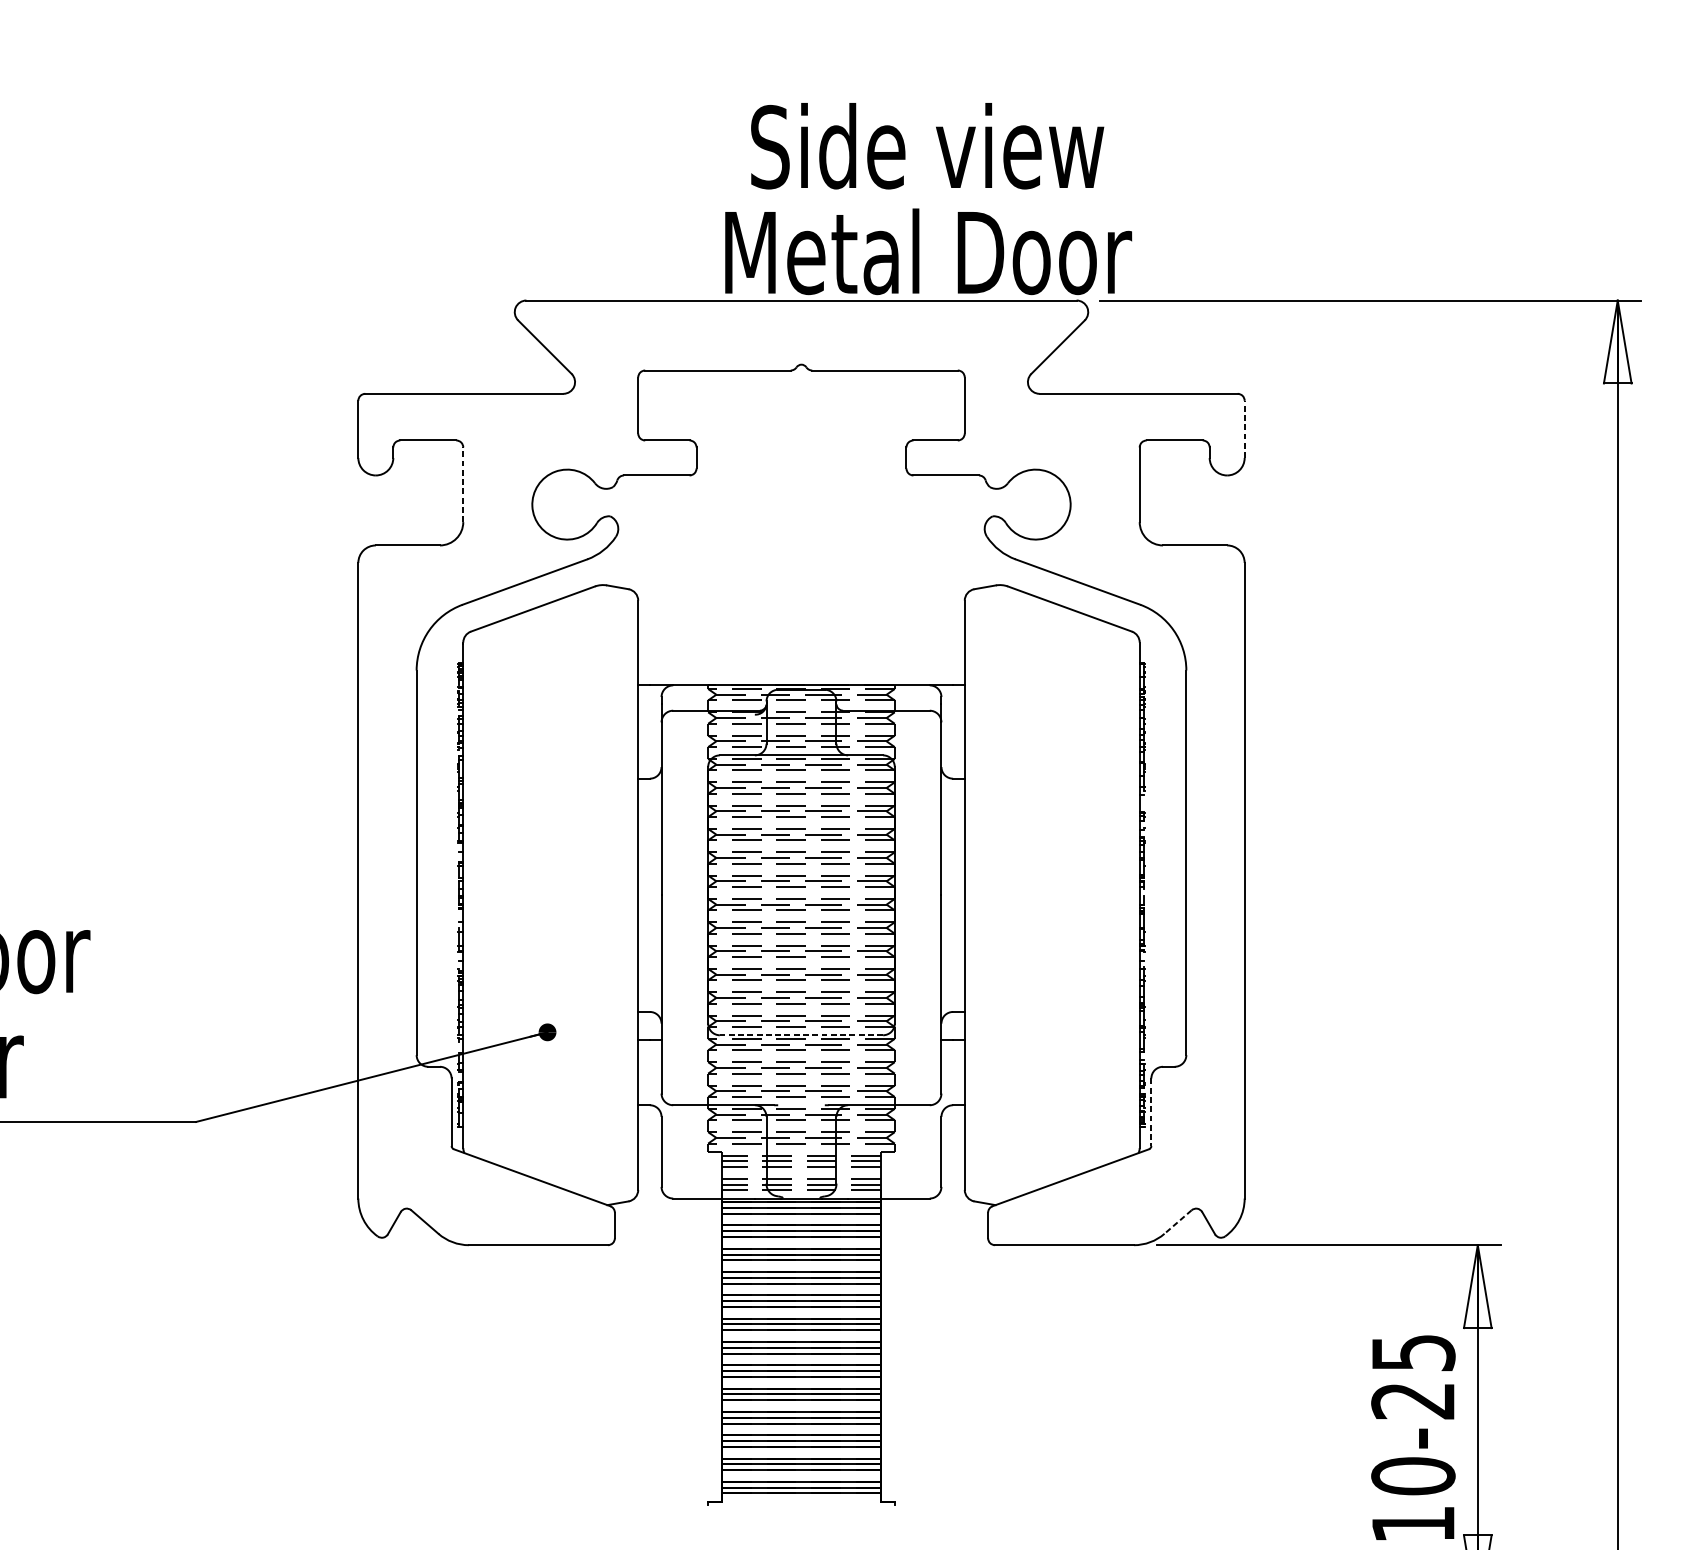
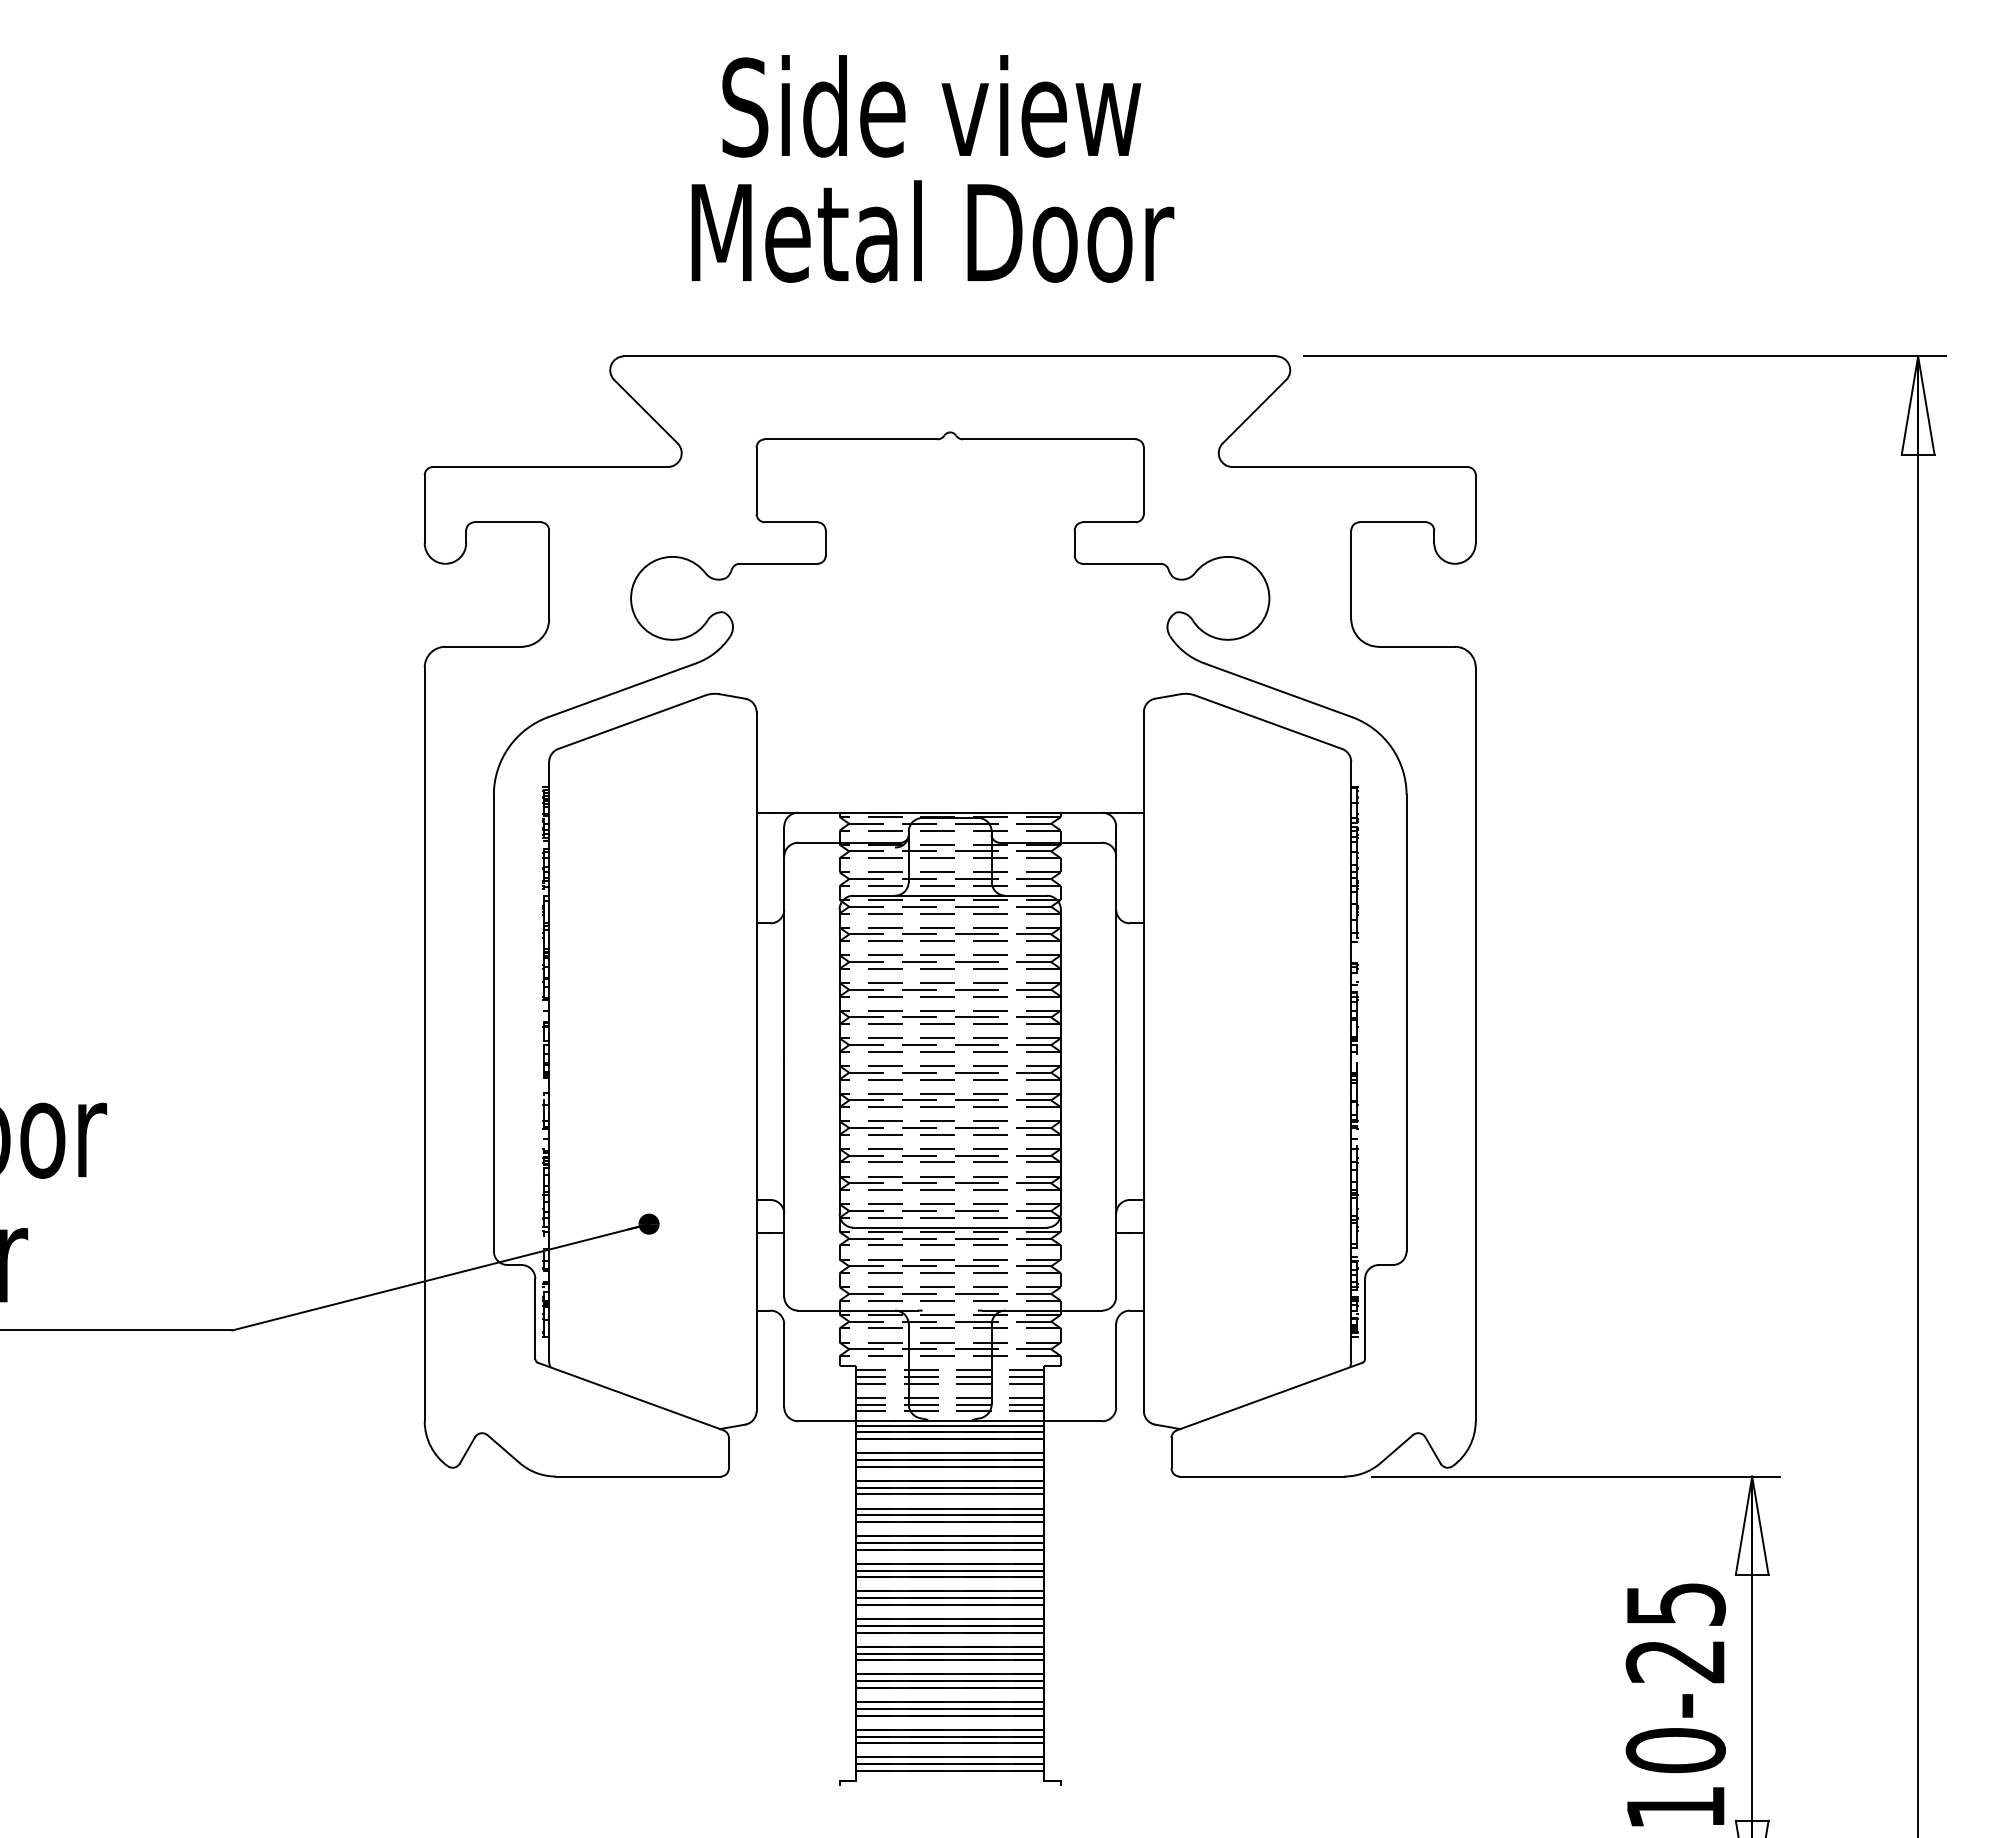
text: (928, 198) -> (932, 168), moved
line: (1244, 429) -> (1475, 509), dashed -> solid
line: (463, 484) -> (549, 574), dashed -> solid
line: (801, 1035) -> (950, 1227), dashed -> solid
line: (1151, 1112) -> (1365, 1319), dashed -> solid
line: (1177, 1222) -> (1396, 1449), dashed -> solid

